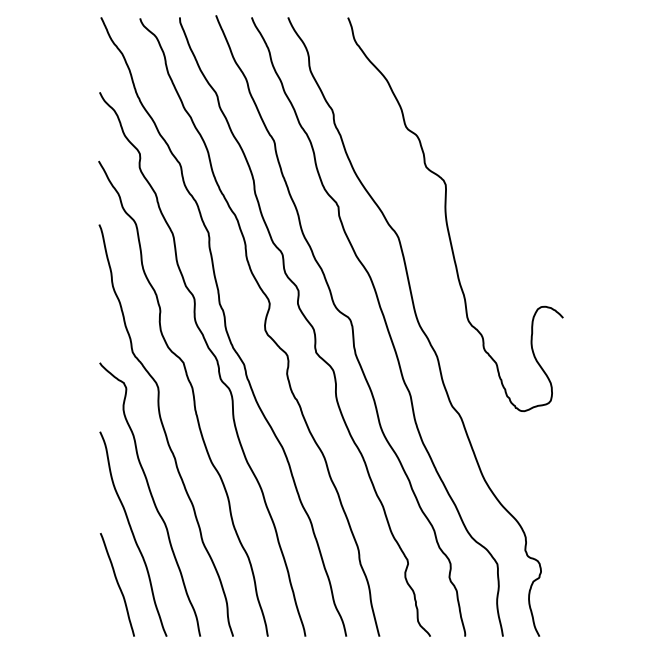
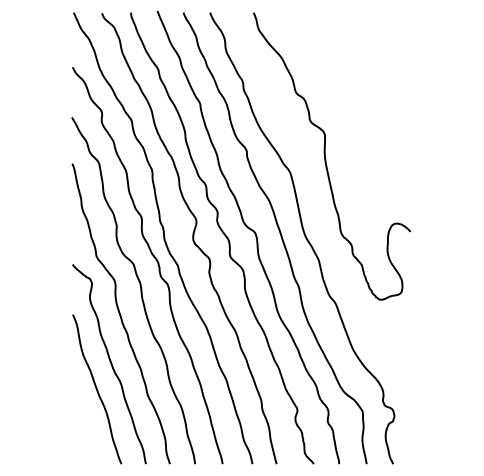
curve: (117, 585) -> (85, 426), removed

